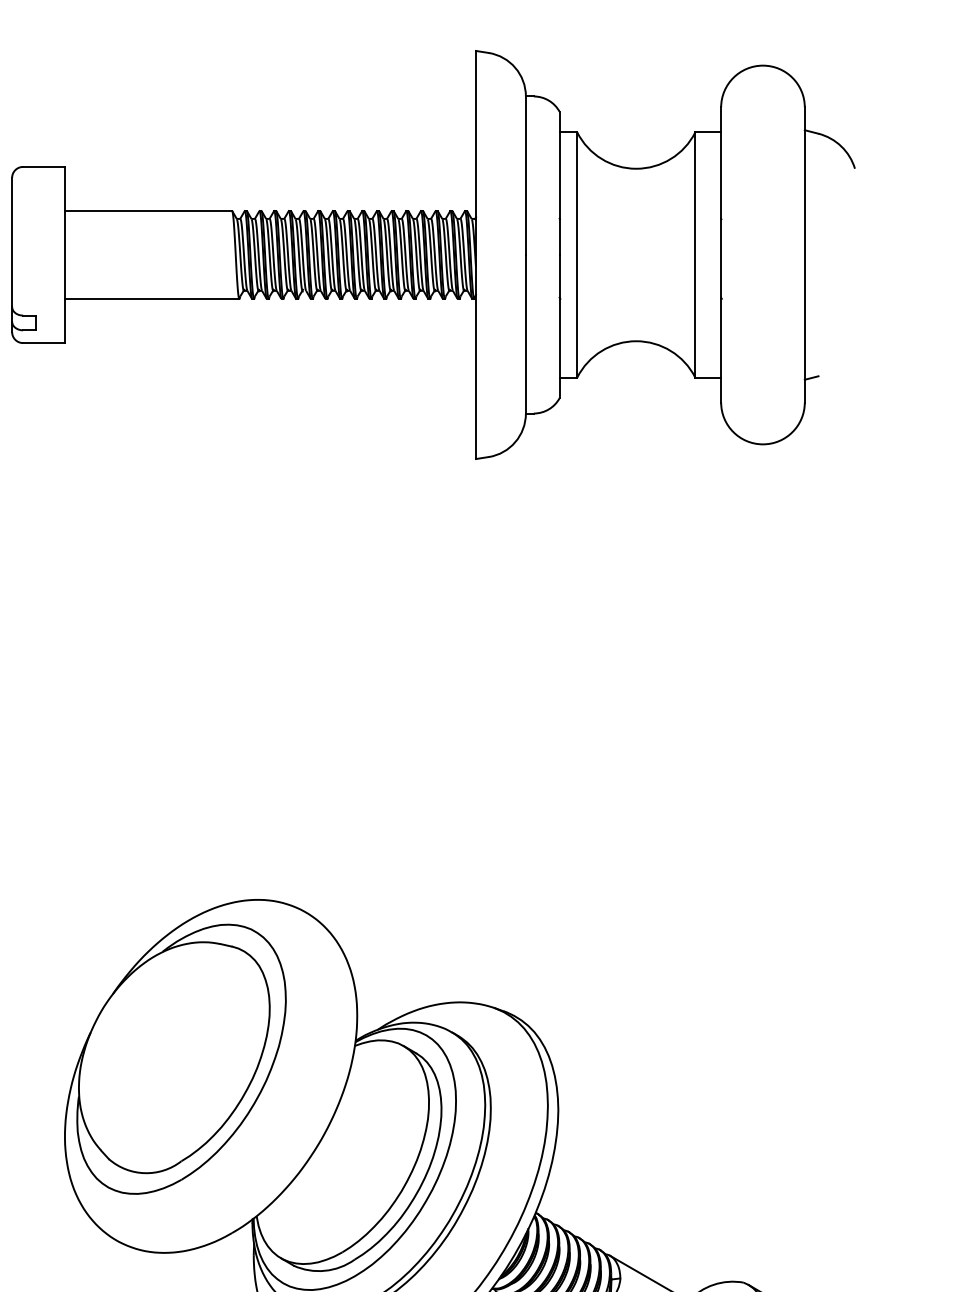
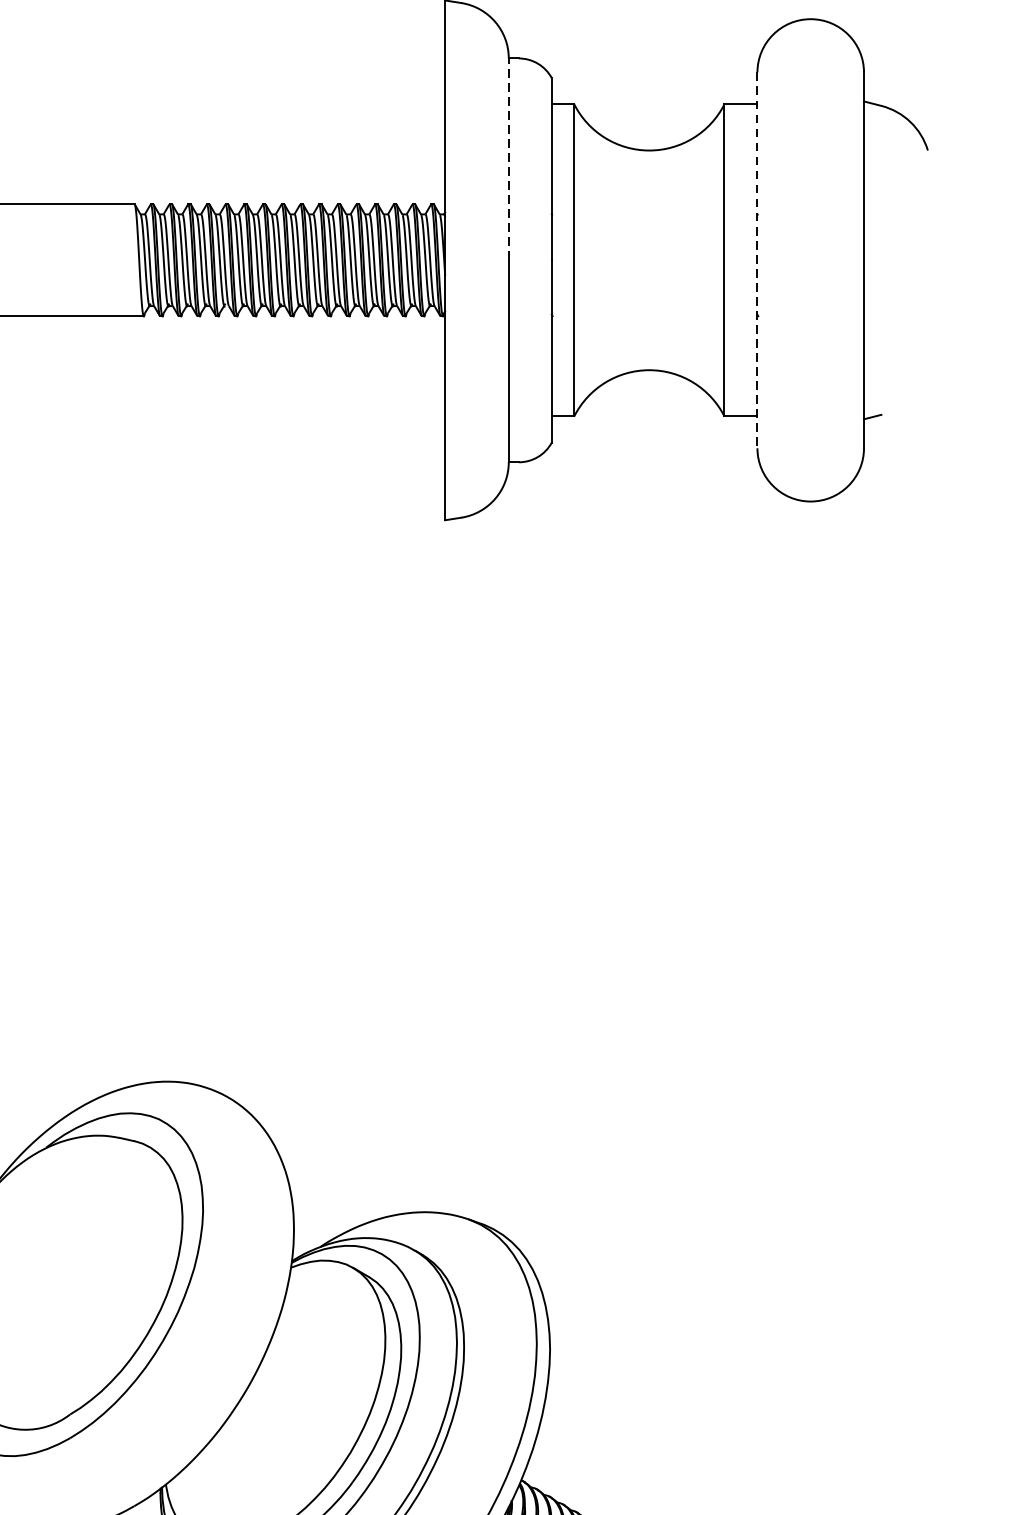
line: (525, 175) -> (508, 159), solid -> dashed
line: (721, 255) -> (757, 260), solid -> dashed

